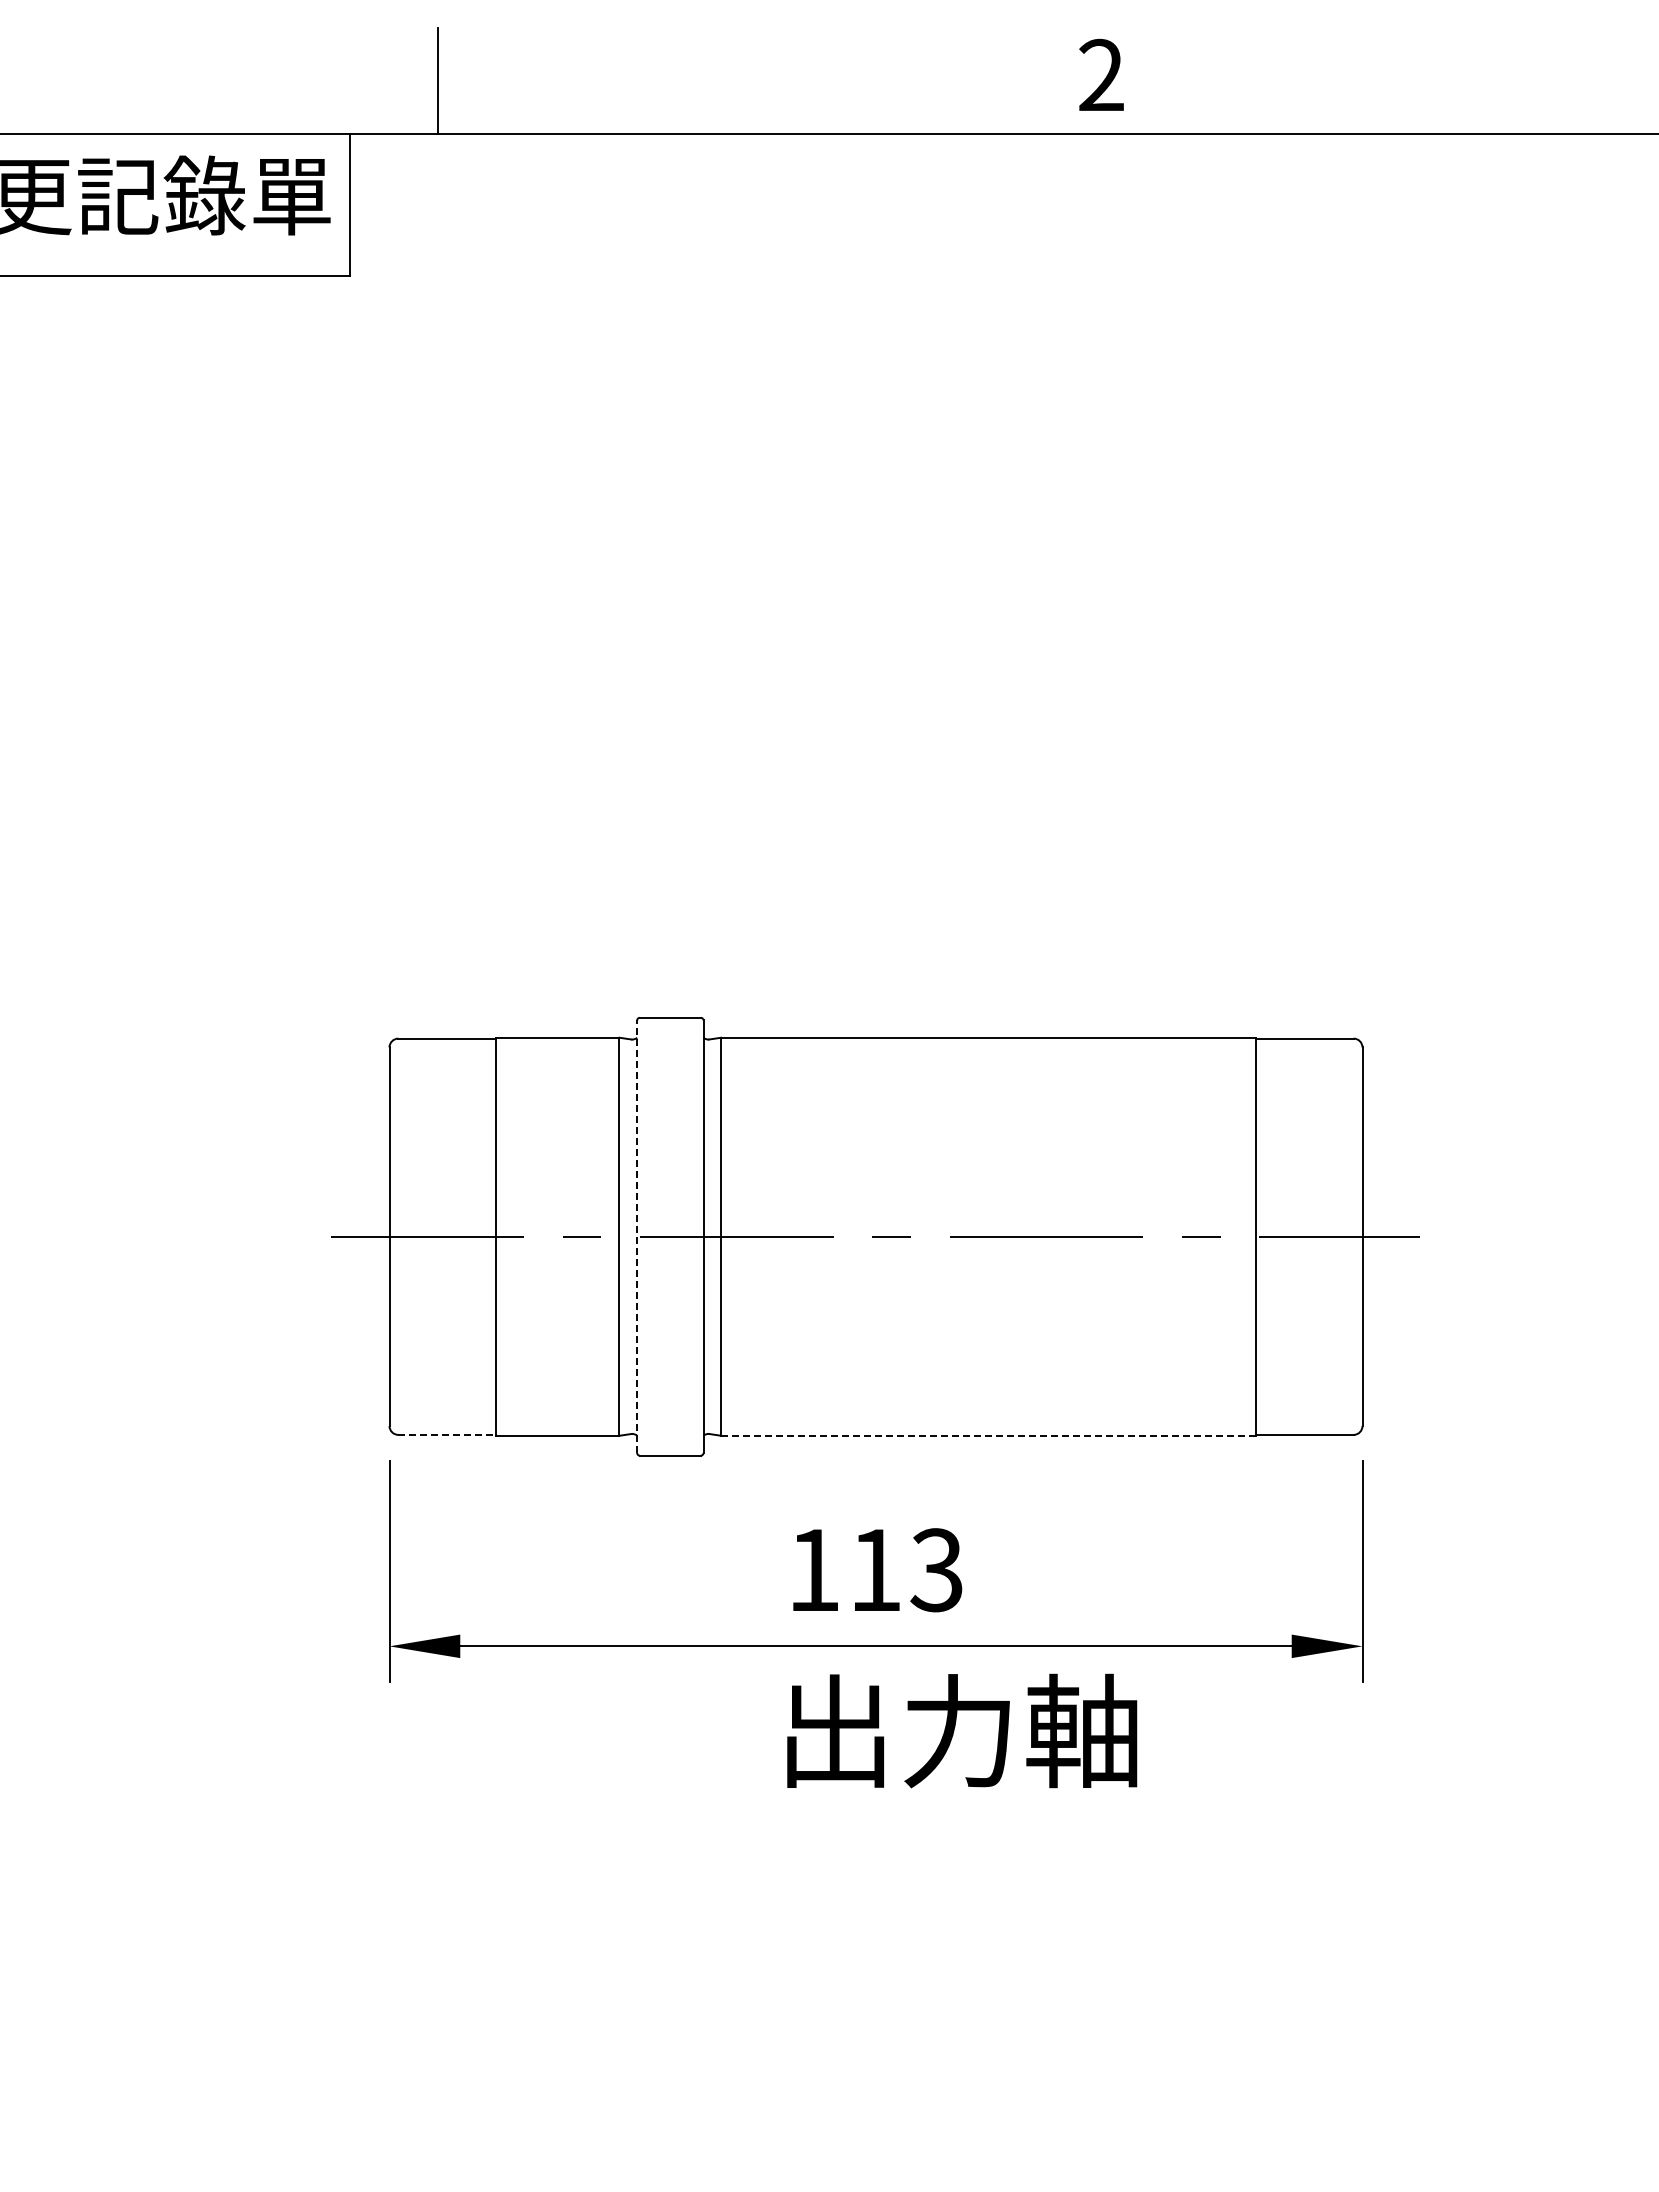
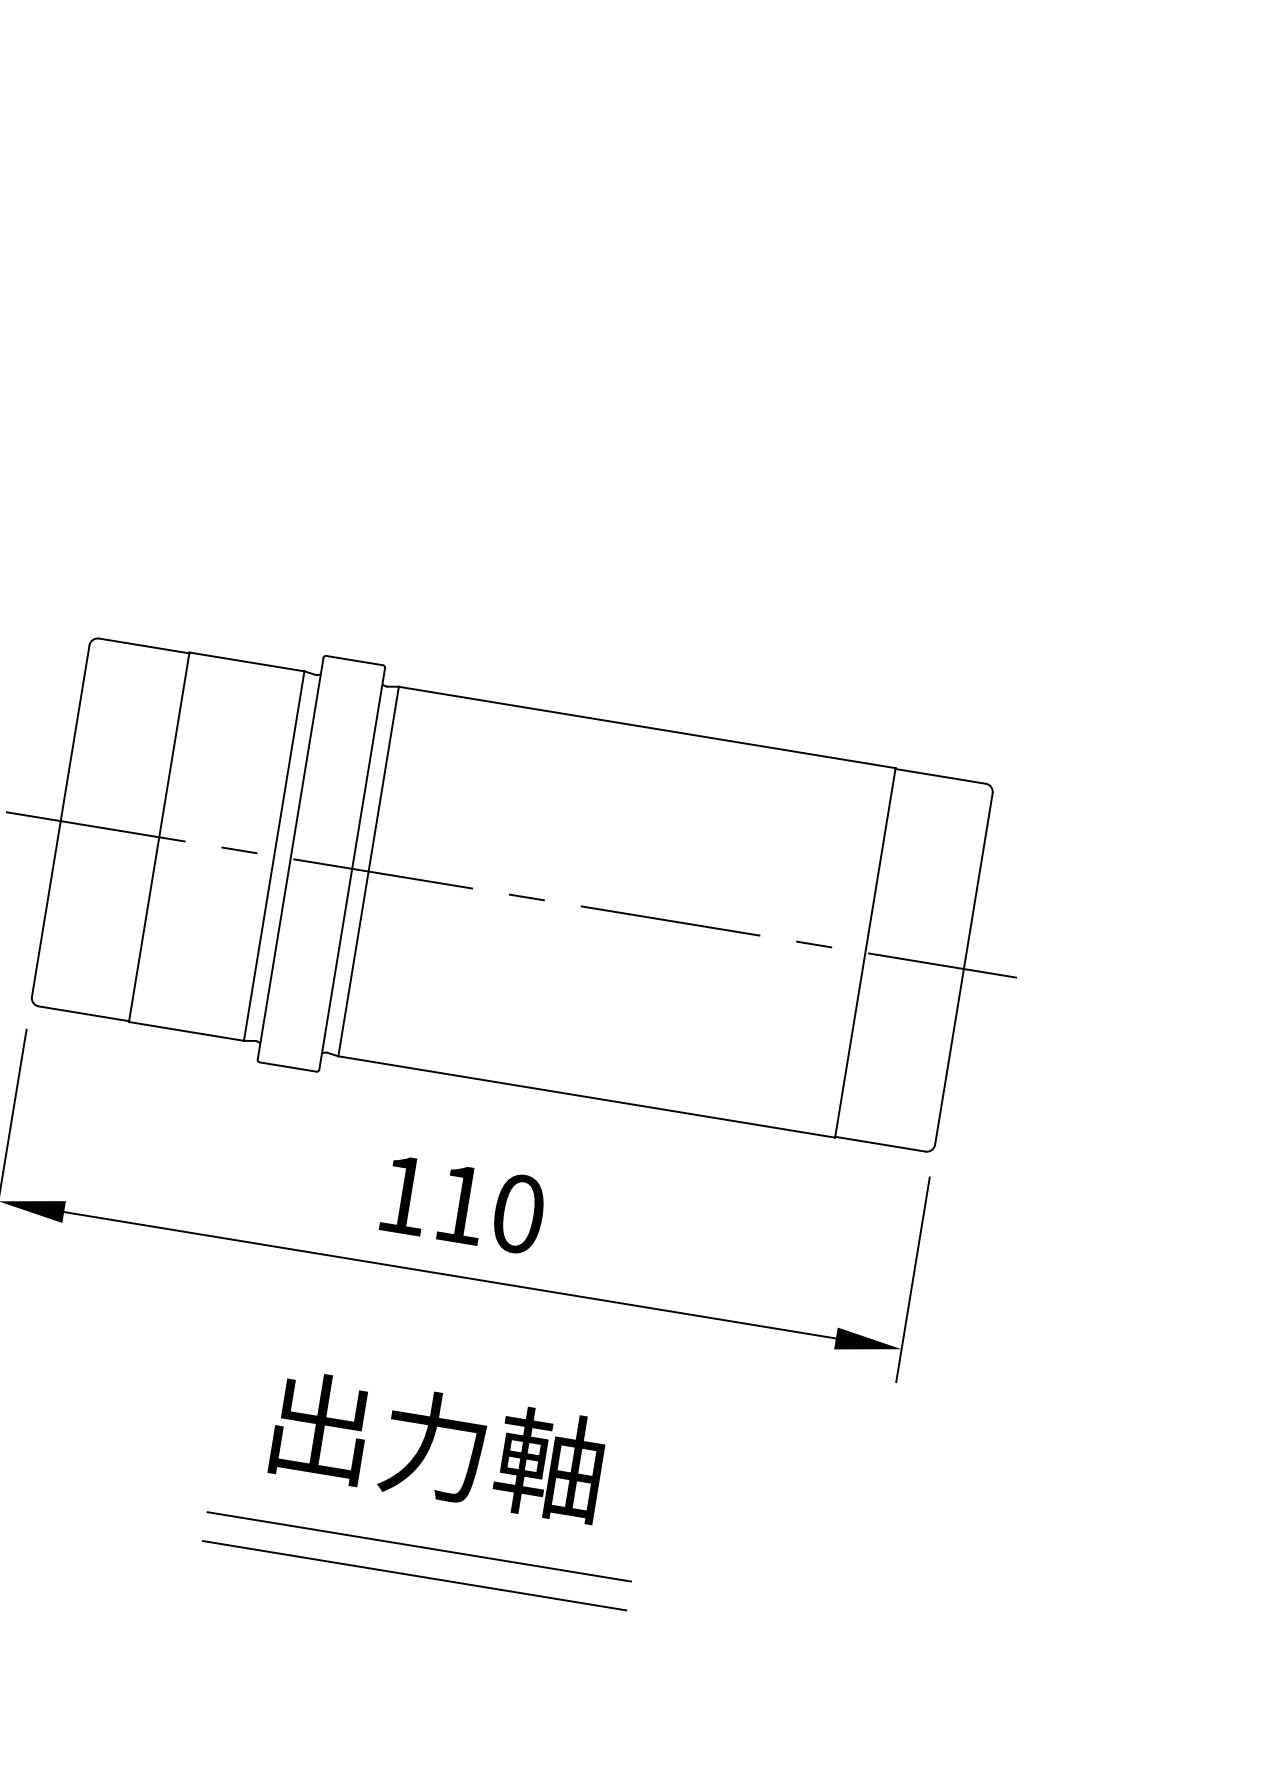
line: (637, 1236) -> (290, 858), dashed -> solid
line: (447, 1434) -> (84, 1013), dashed -> solid
line: (988, 1435) -> (586, 1096), dashed -> solid
text: (936, 1570) -> (517, 1214), 113 -> 110
text: (962, 1730) -> (438, 1446), moved
line: (890, 1936) -> (419, 1546), added
line: (890, 1967) -> (414, 1575), added

